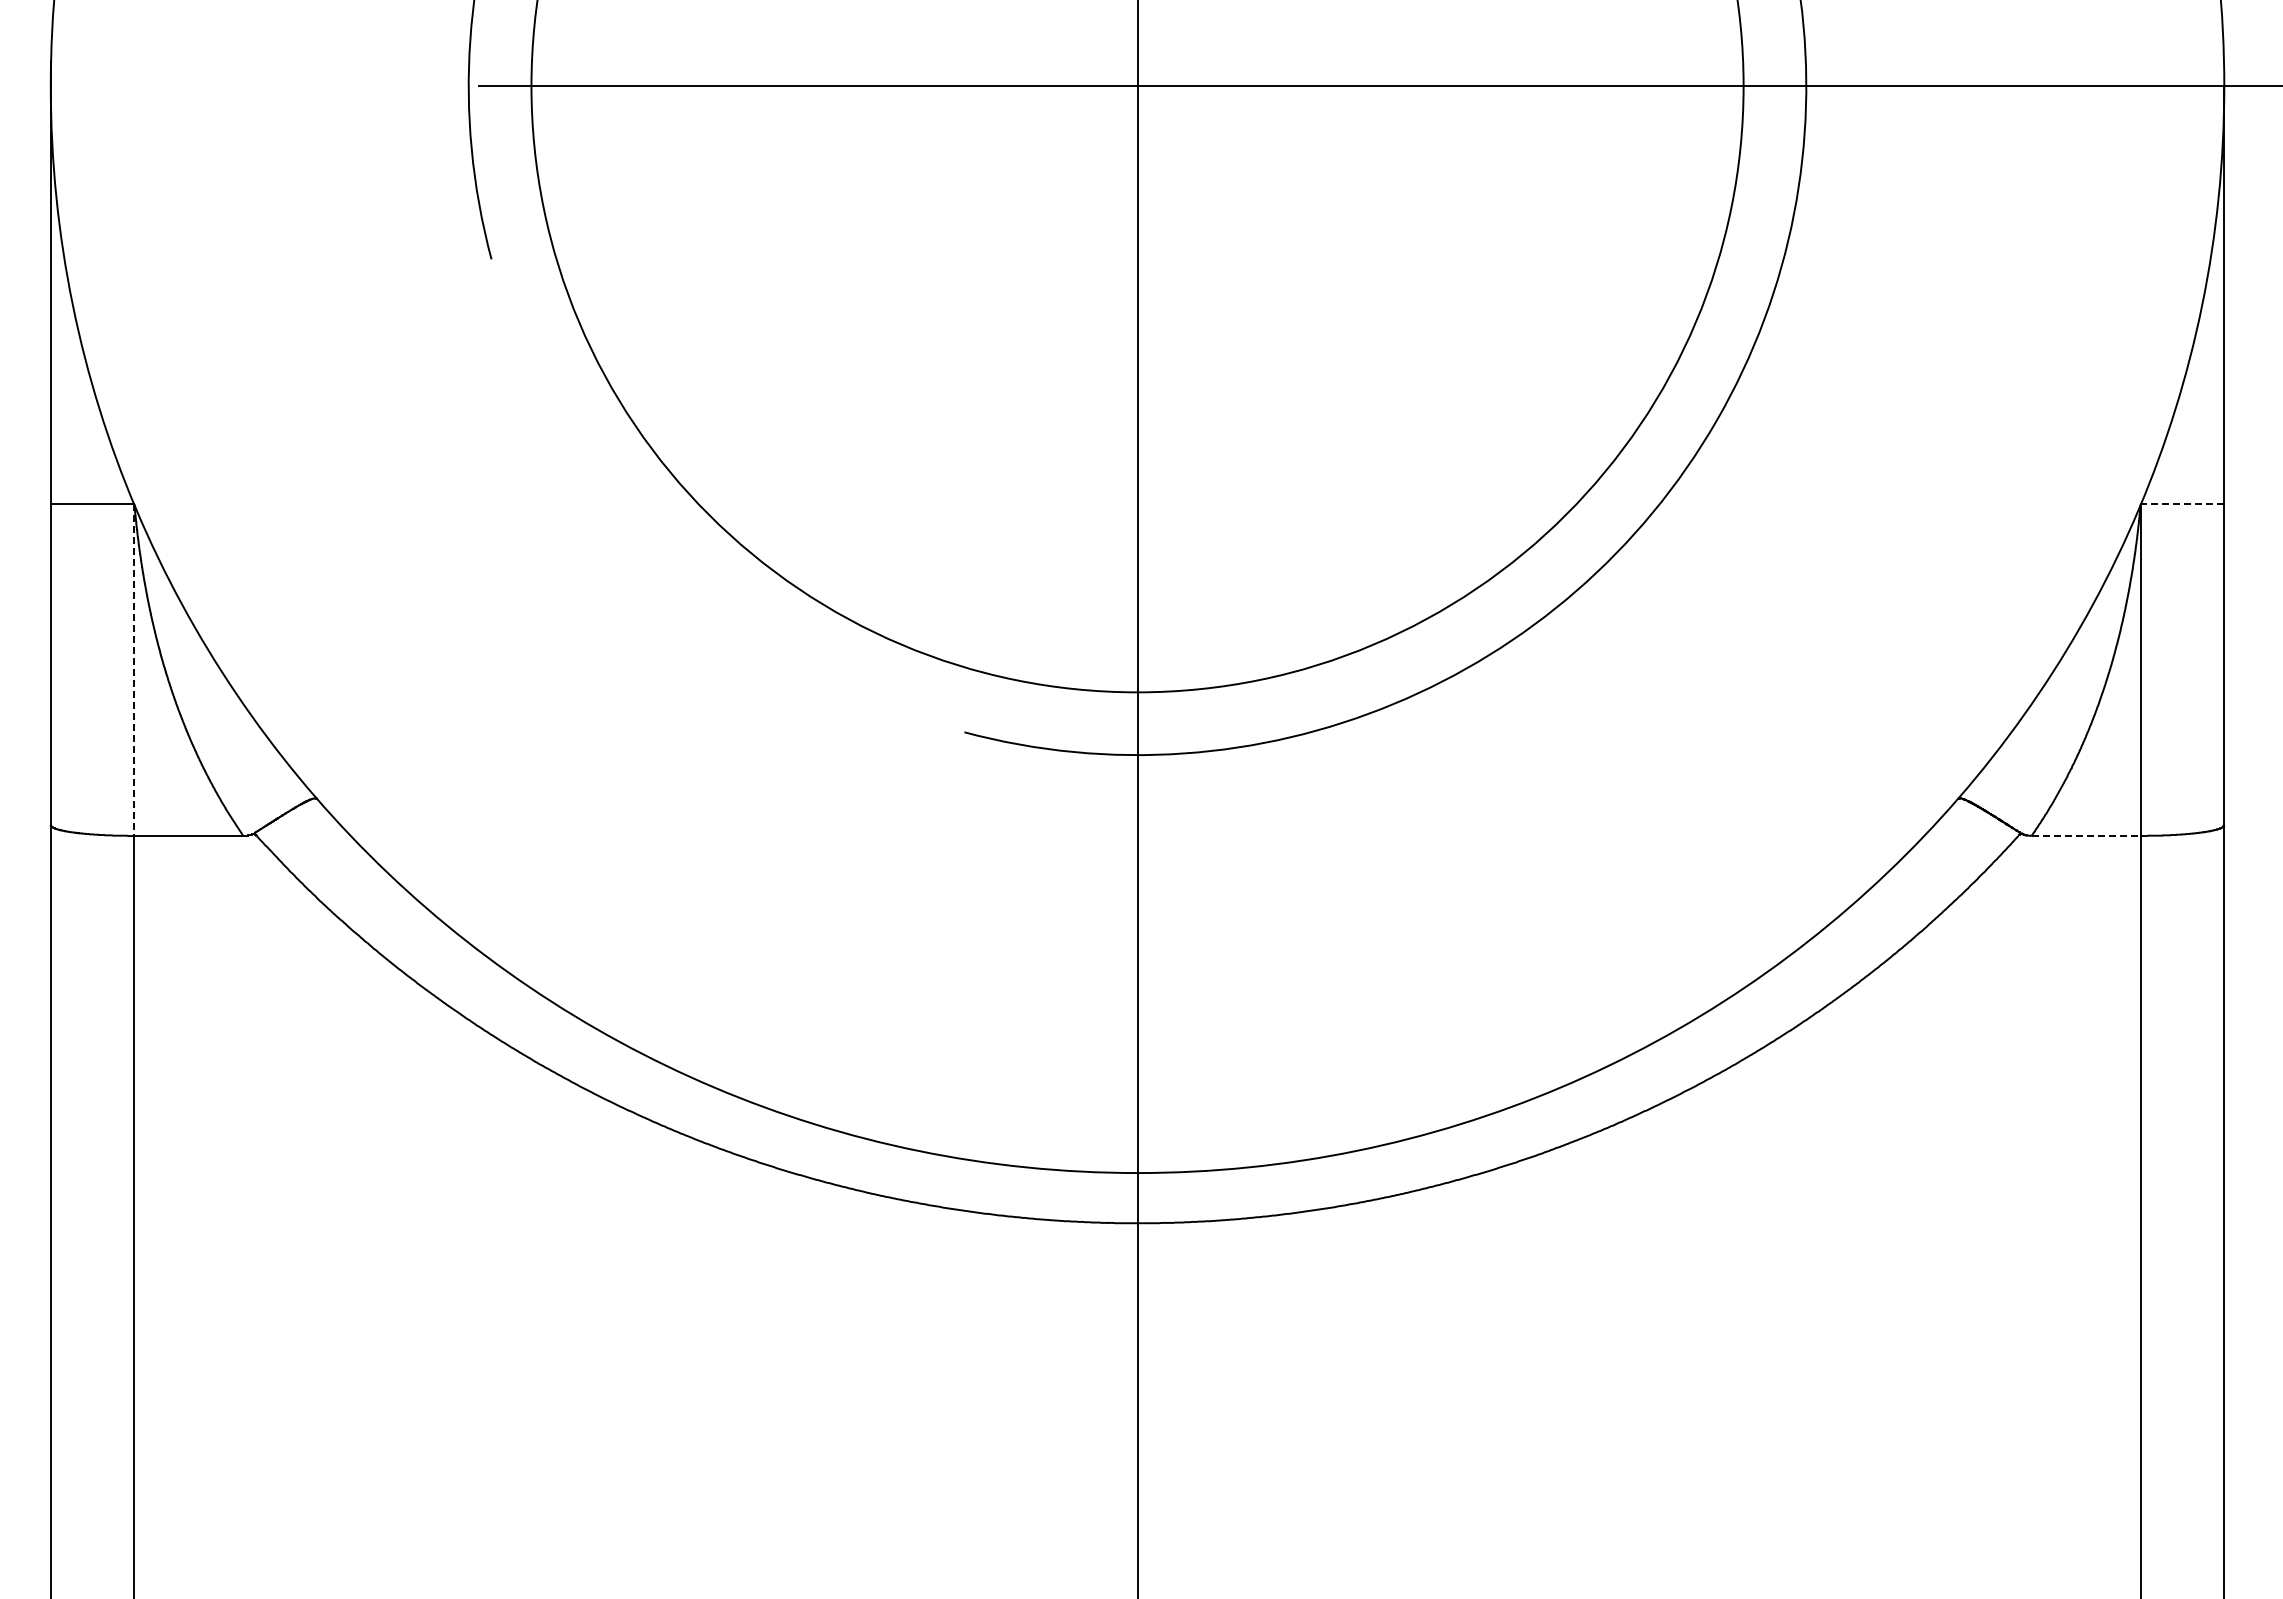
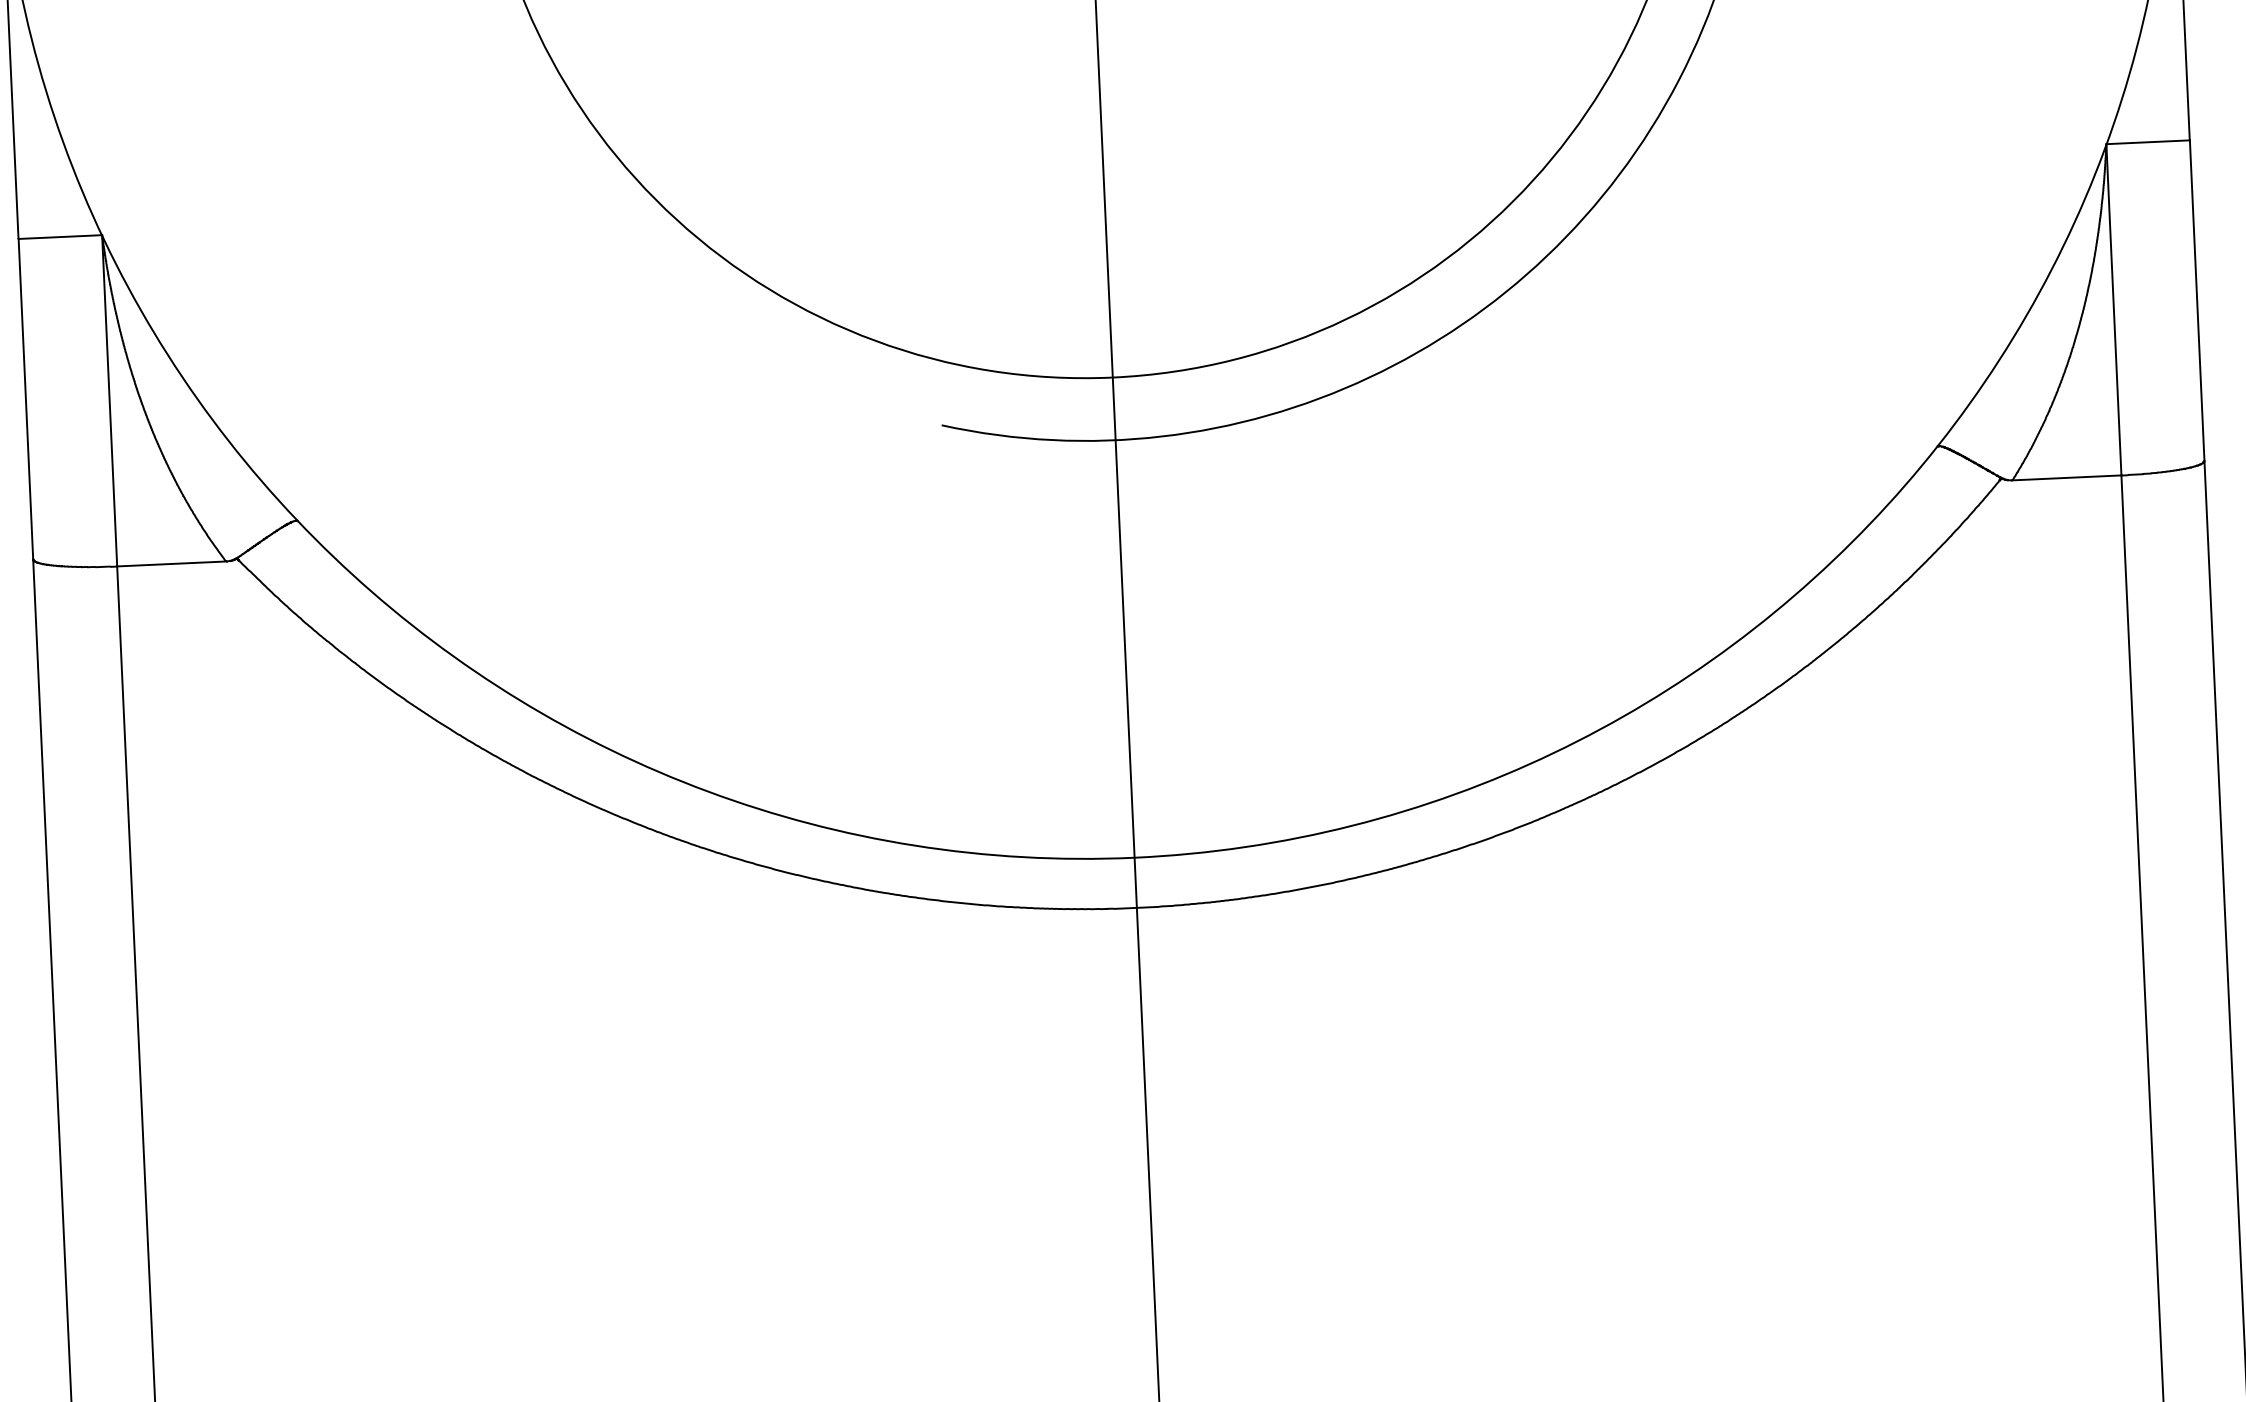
line: (2182, 504) -> (2148, 142), dashed -> solid
line: (134, 670) -> (109, 401), dashed -> solid
line: (2086, 835) -> (2067, 477), dashed -> solid

